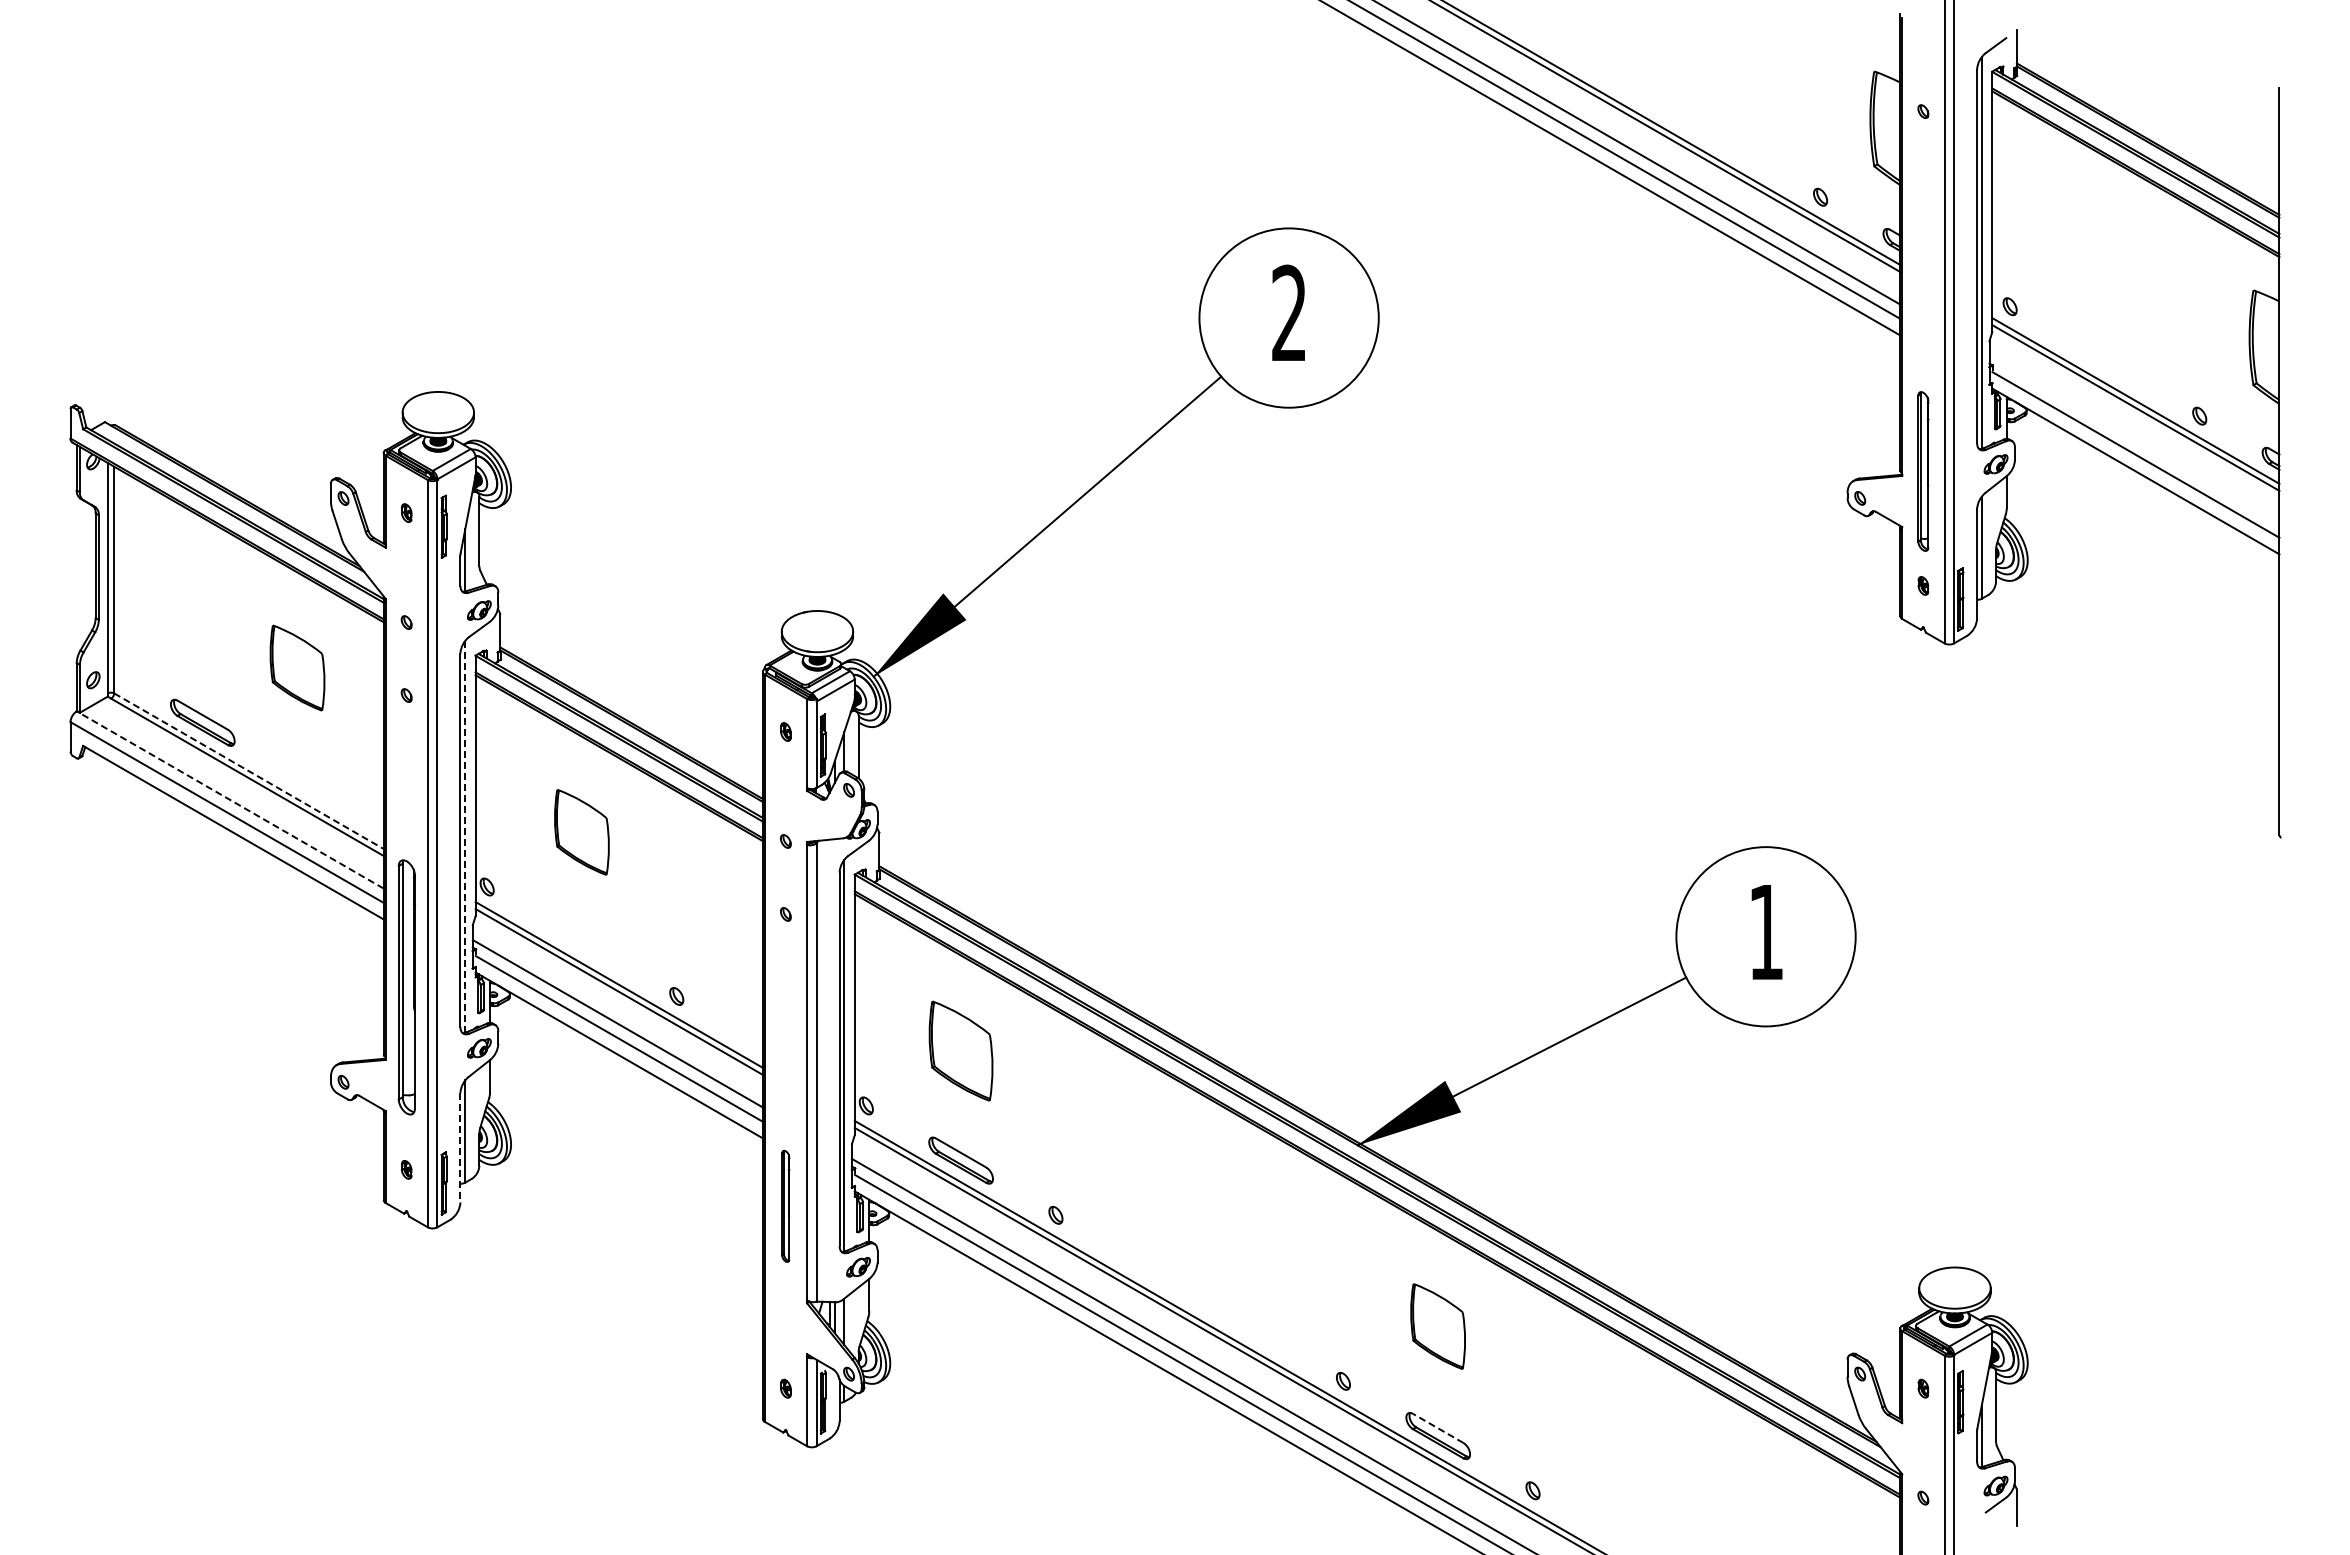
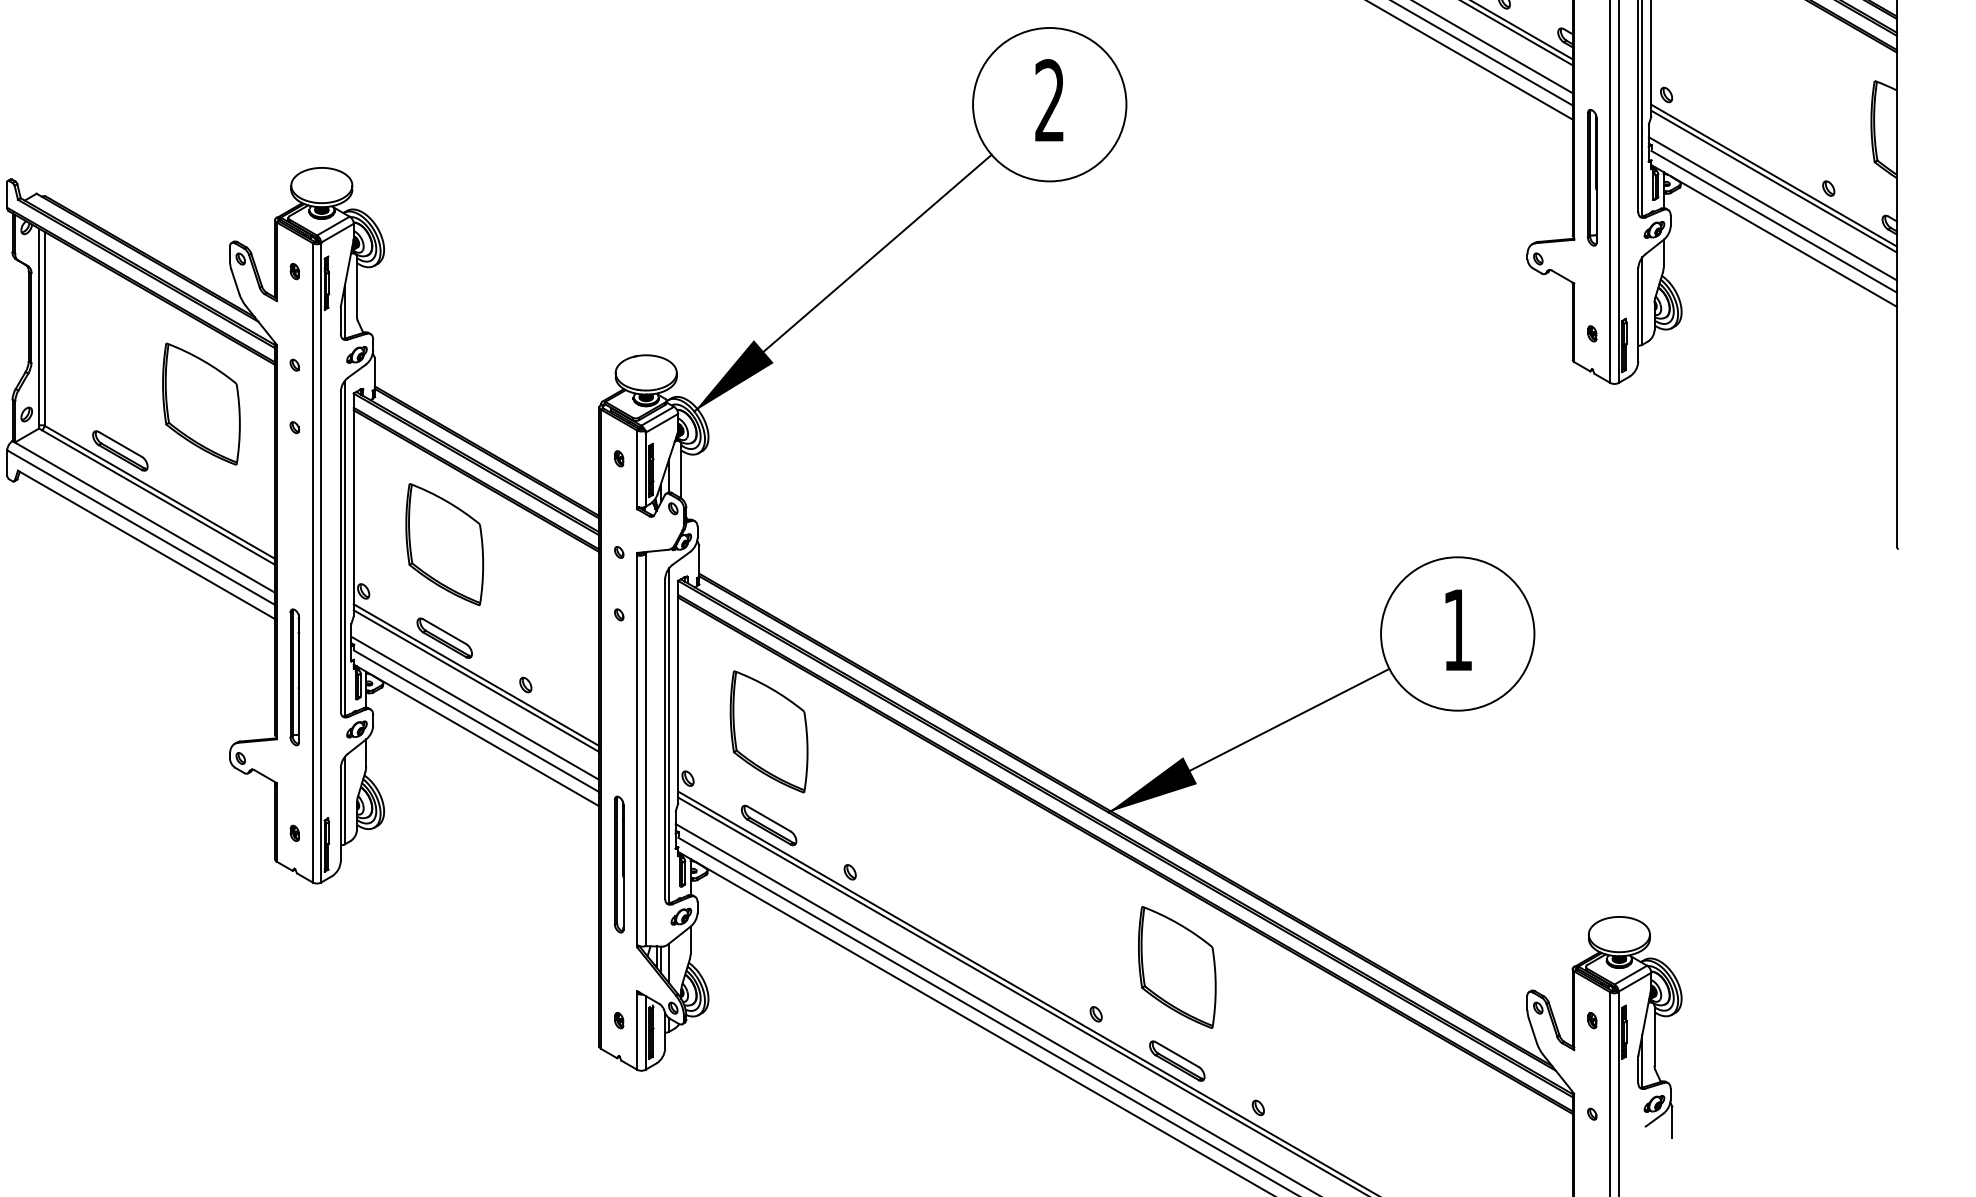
line: (2134, 439) -> (1772, 208), added
part: (1923, 471) -> (1592, 177), moved
part: (297, 667) -> (201, 403), size x1.67
line: (248, 771) -> (159, 492), dashed -> solid
line: (229, 799) -> (143, 516), dashed -> solid
part: (581, 832) -> (444, 544), size x1.67
line: (465, 836) -> (345, 548), dashed -> solid
part: (581, 941) -> (444, 638), added
part: (406, 987) -> (294, 677), size x0.62
part: (960, 1050) -> (768, 731), size x1.43
line: (460, 1147) -> (340, 814), dashed -> solid
part: (785, 1206) -> (618, 864), size x1.43
part: (1437, 1326) -> (1176, 967), size x1.67
line: (1437, 1428) -> (1176, 1054), dashed -> solid

